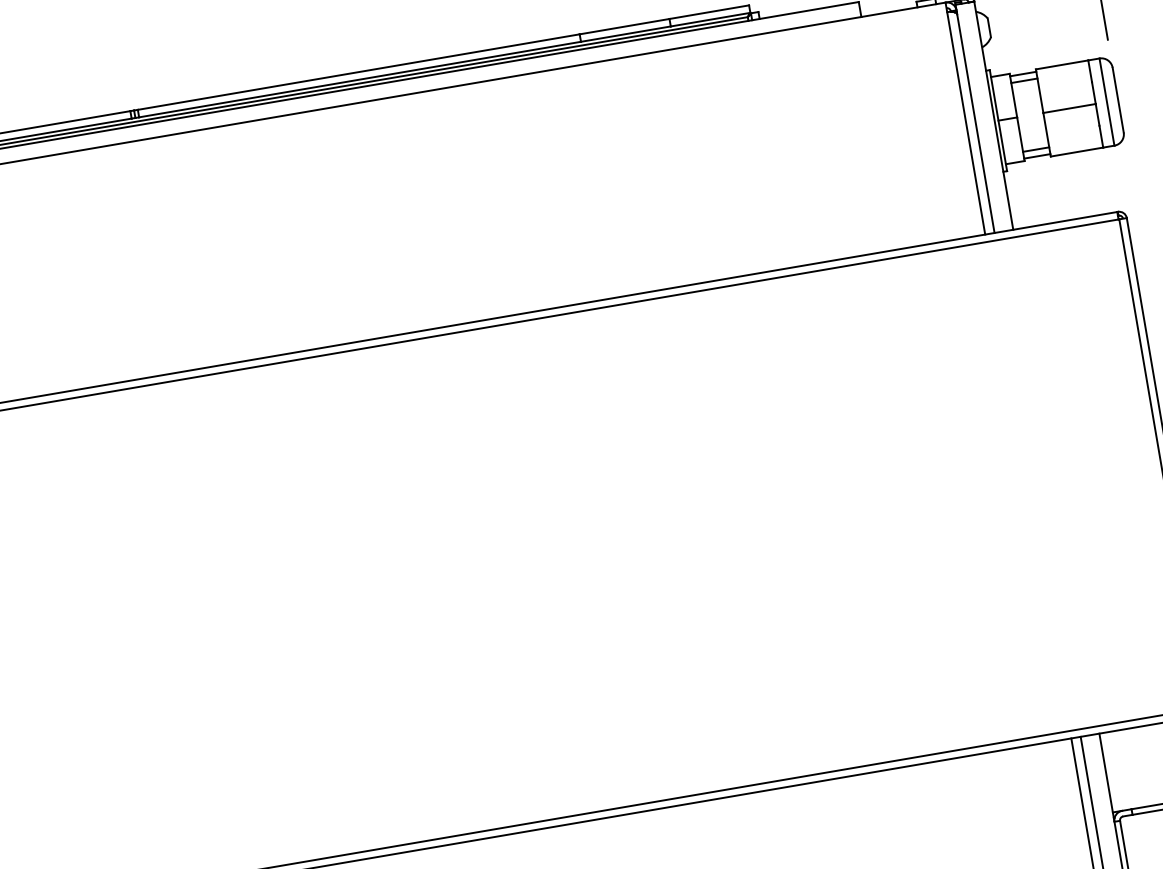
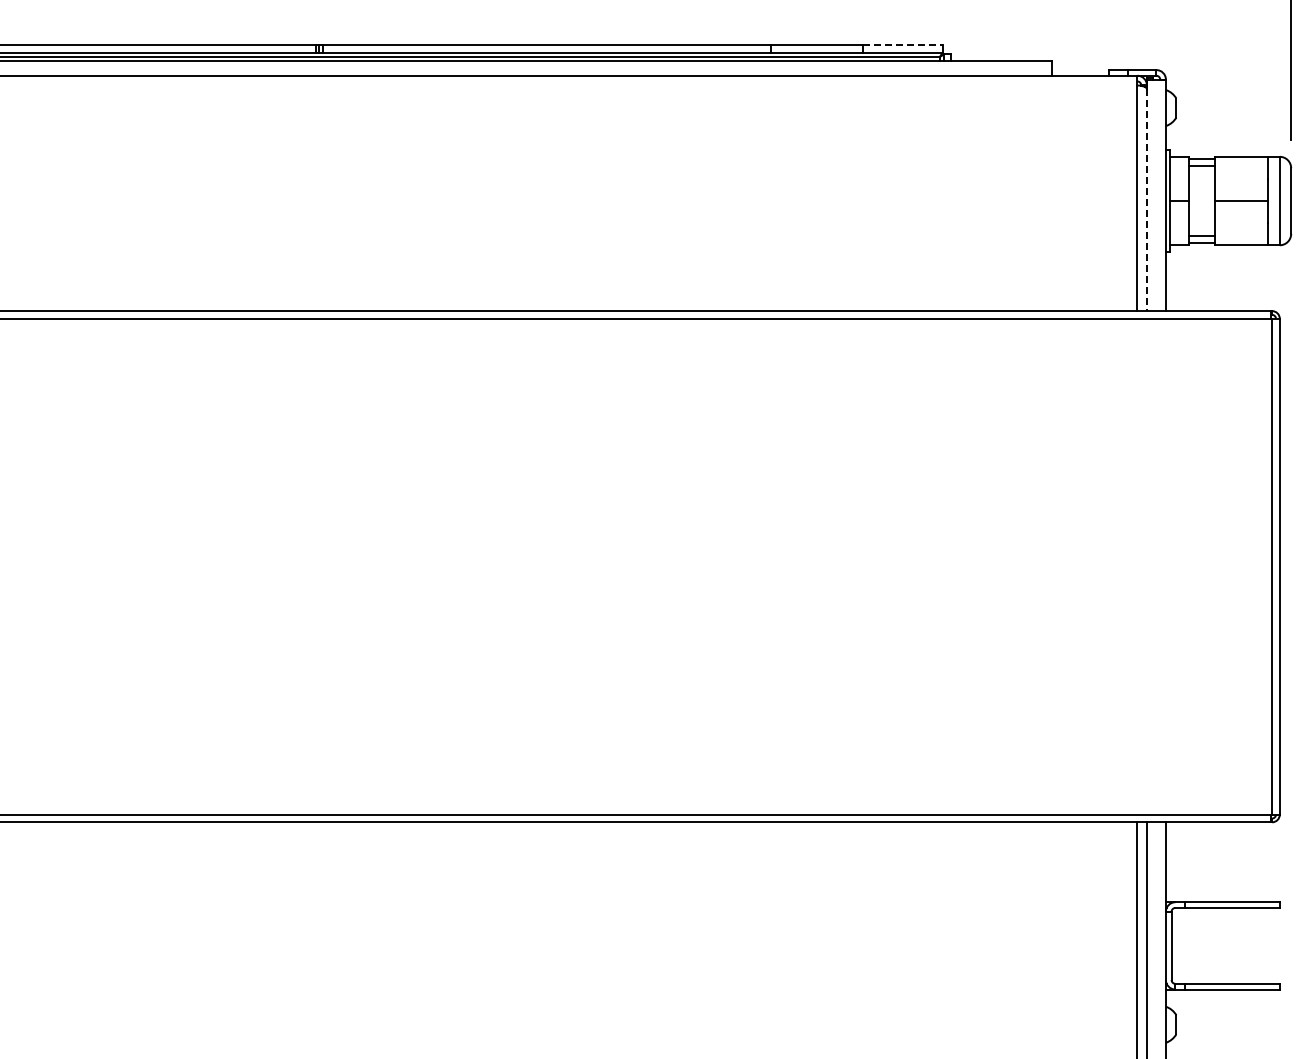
line: (709, 12) -> (903, 45), solid -> dashed
line: (975, 124) -> (1146, 200), solid -> dashed

